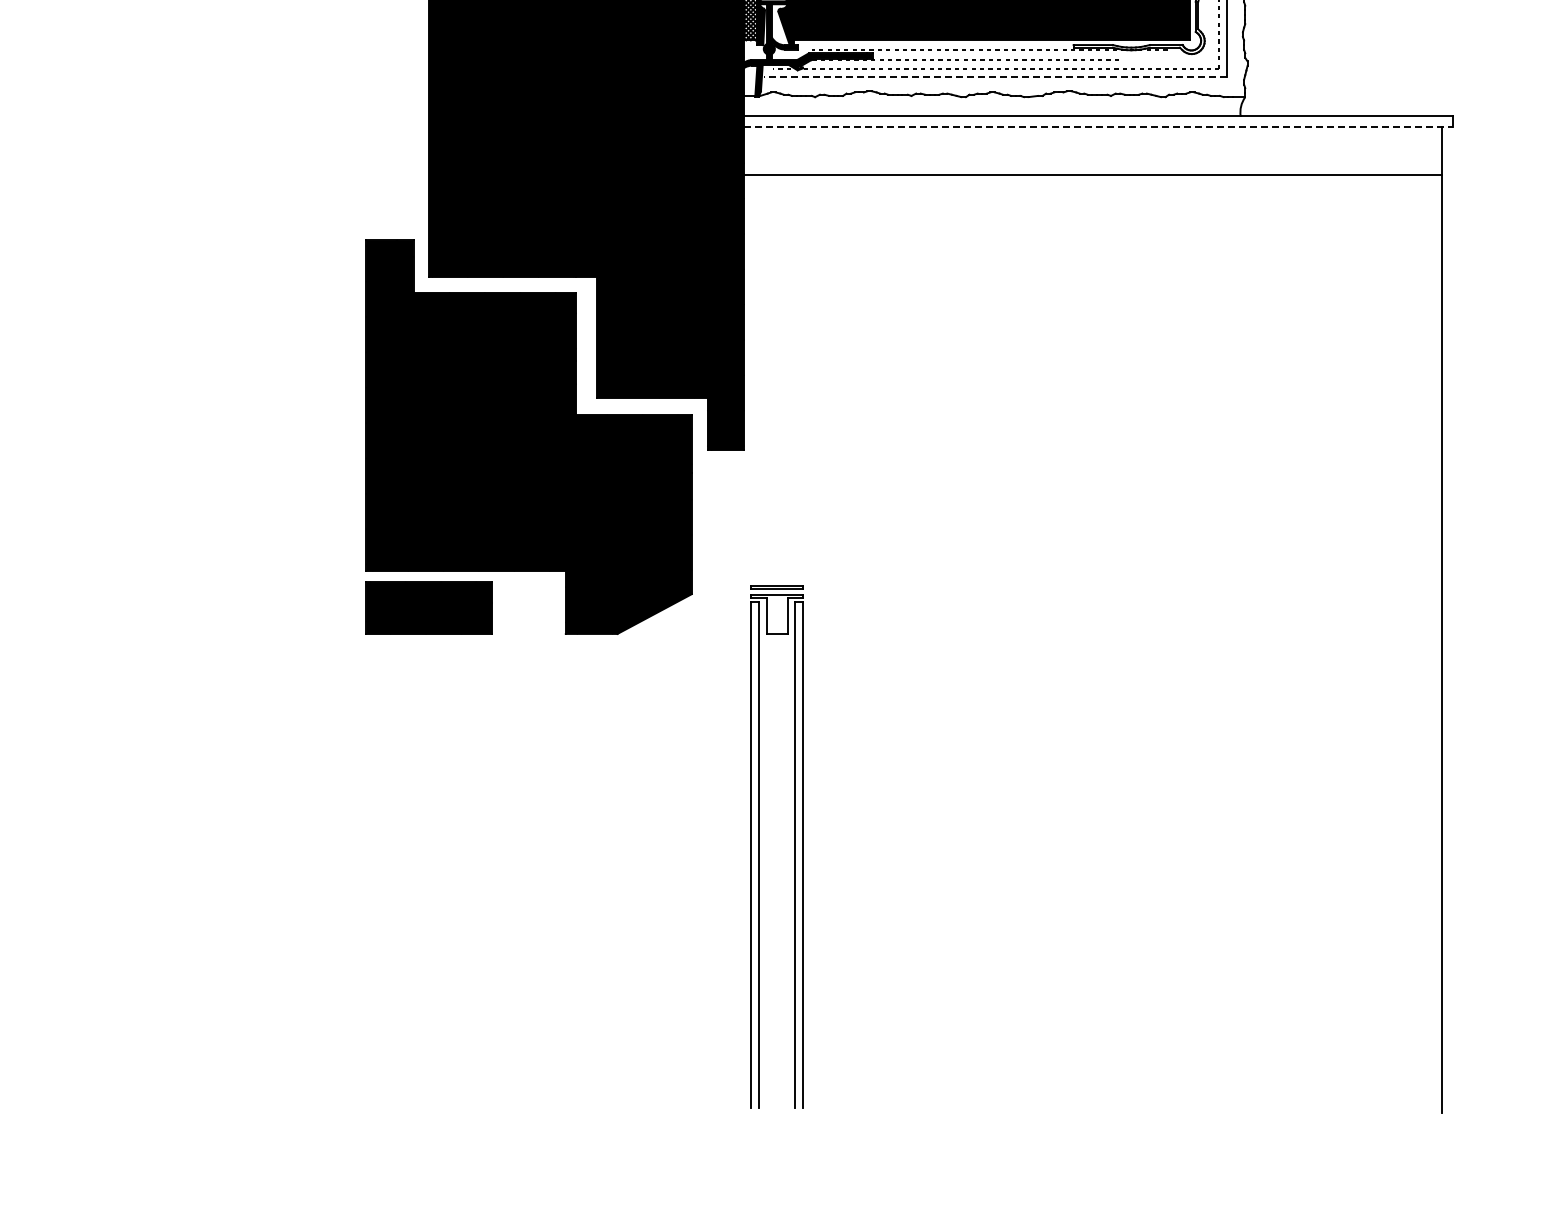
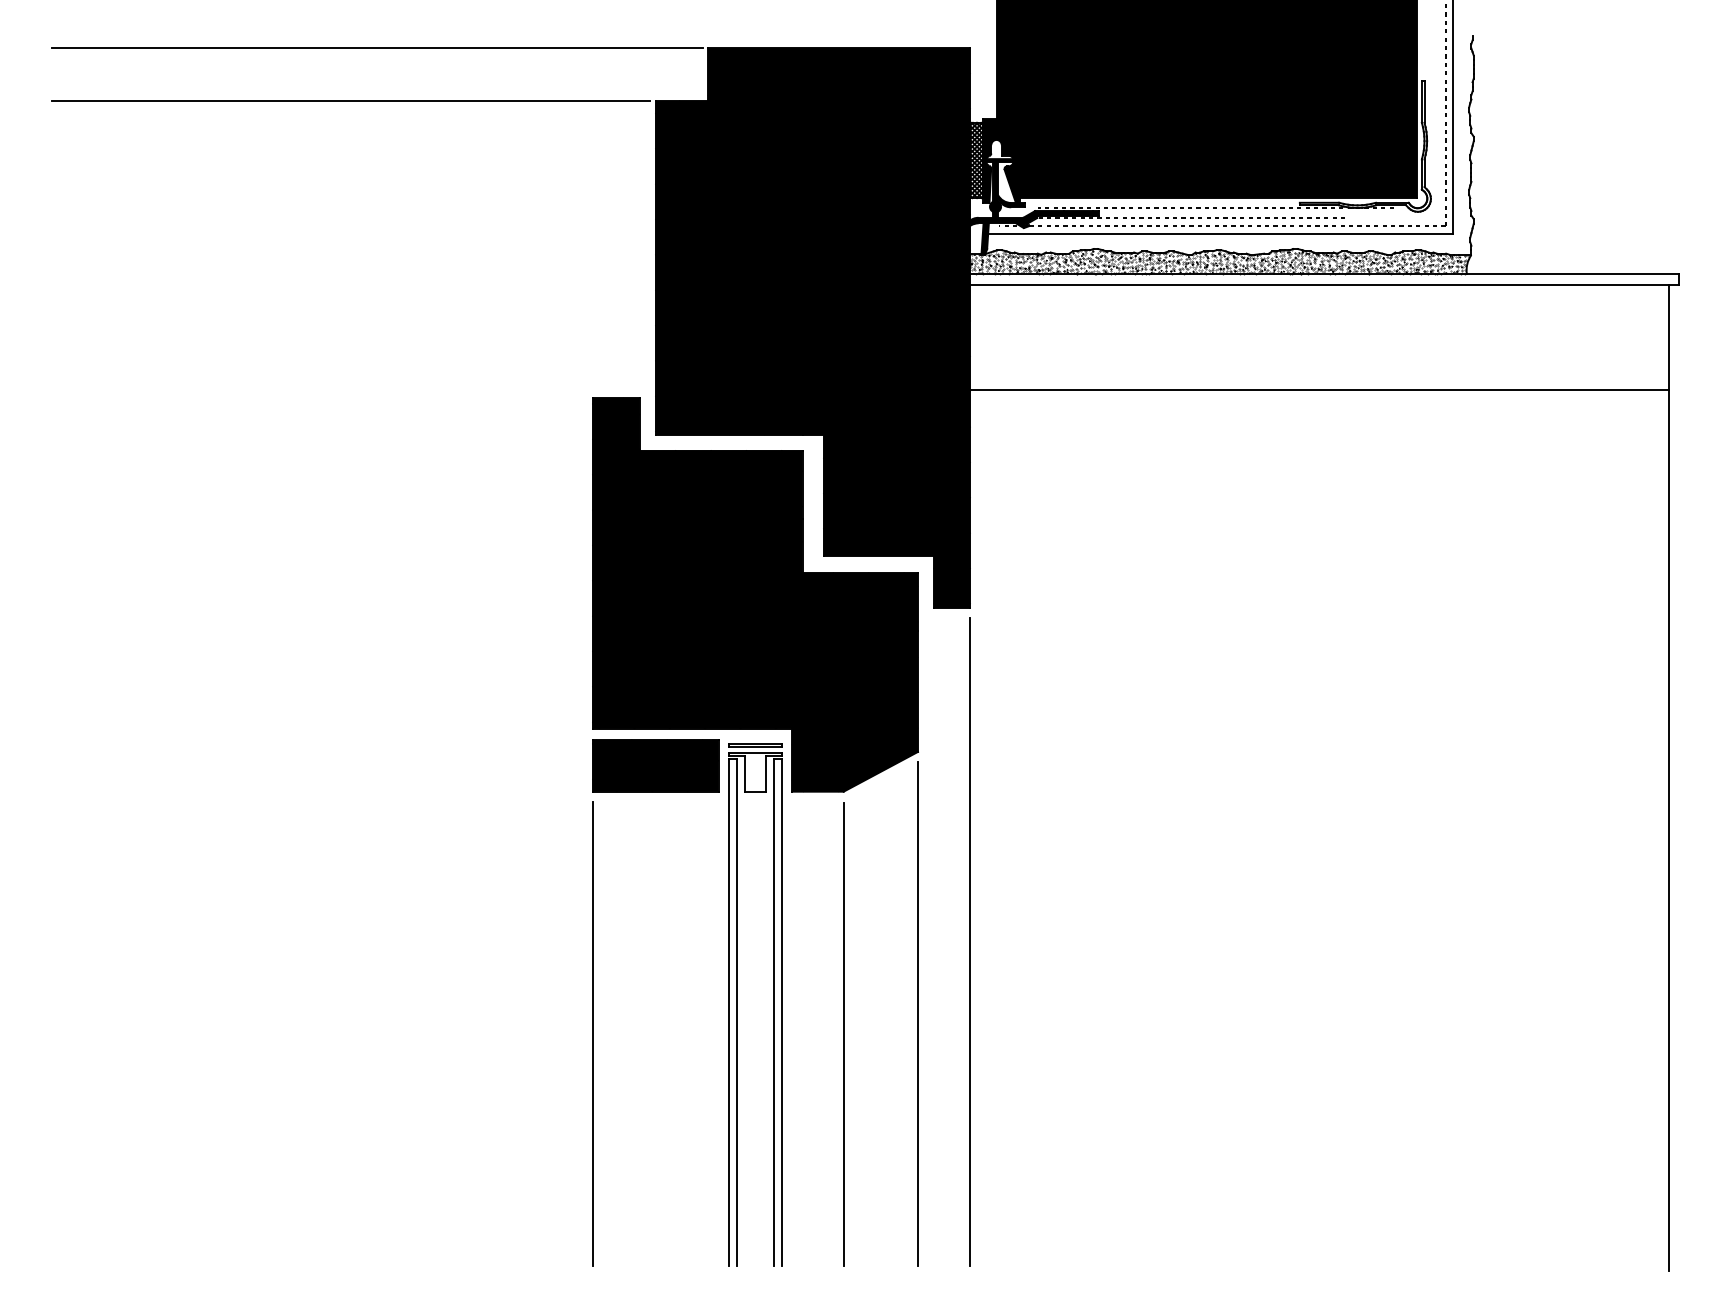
line: (995, 76) -> (1221, 234), dashed -> solid
hatch: (993, 103) -> (1219, 261), added
line: (1099, 126) -> (1325, 284), dashed -> solid
line: (1093, 174) -> (1319, 389), moved
line: (744, 783) -> (970, 941), added
part: (759, 846) -> (737, 1004), moved
line: (691, 855) -> (917, 1013), added
line: (366, 875) -> (592, 1033), added
line: (617, 876) -> (843, 1034), added

